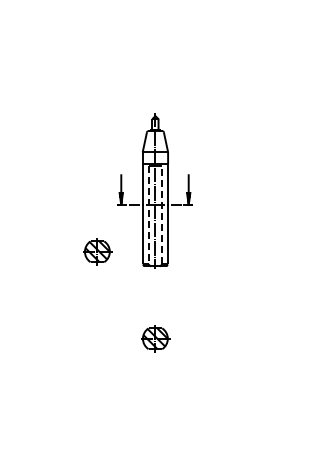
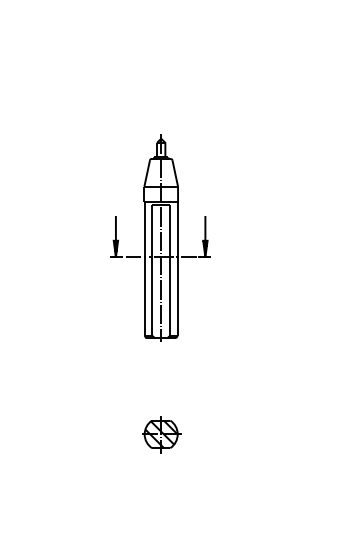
line: (162, 214) -> (170, 269), dashed -> solid
line: (148, 215) -> (152, 270), dashed -> solid
part: (97, 251) -> (84, 318), removed

